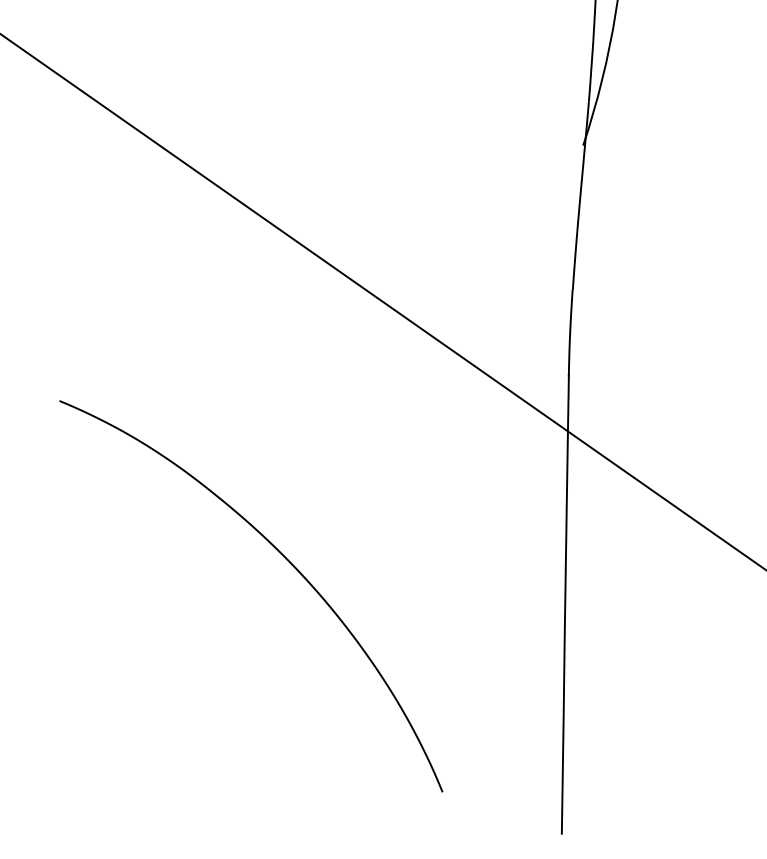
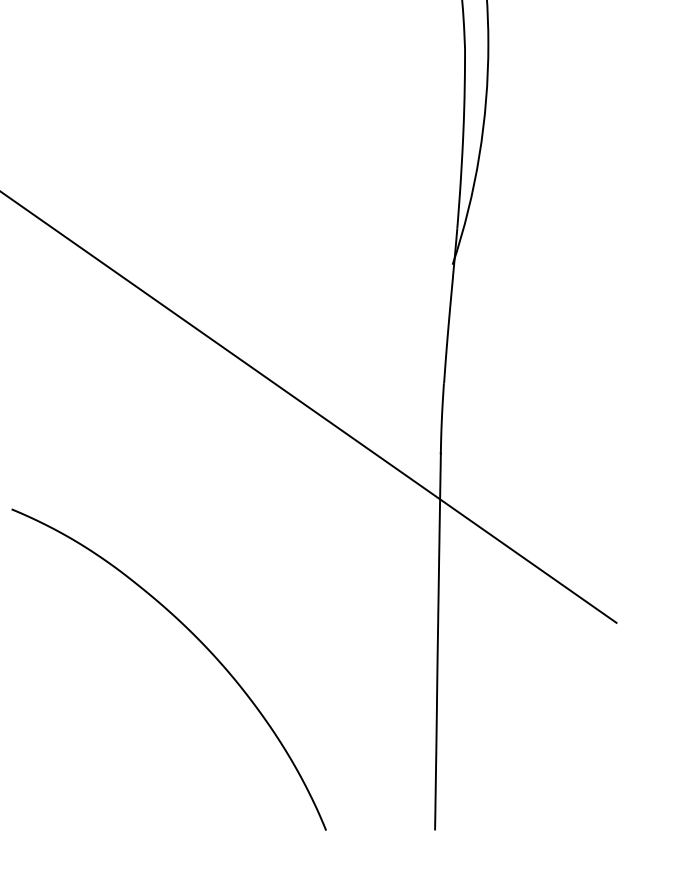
curve: (285, 559) -> (197, 639), moved

